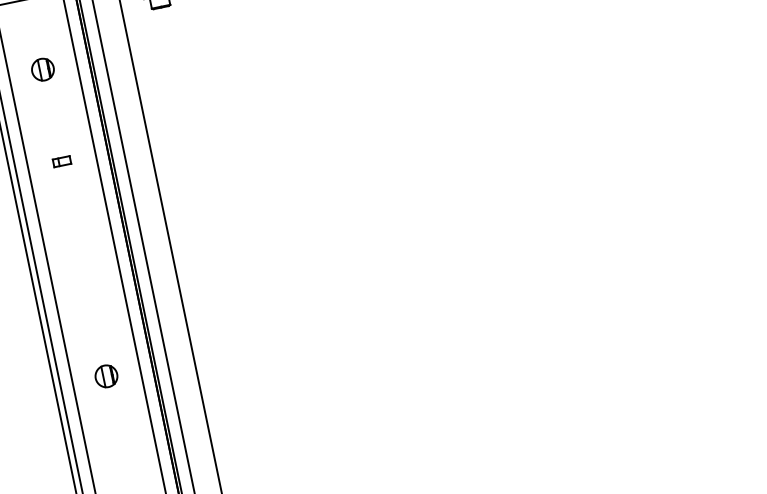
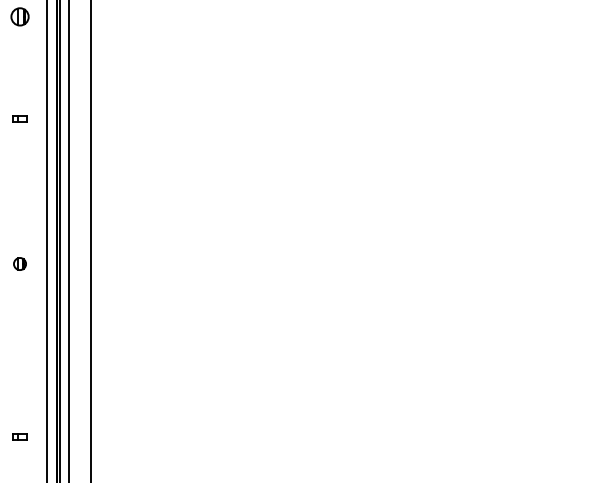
part: (61, 161) -> (19, 118), moved
part: (105, 375) -> (19, 263), size x0.7

